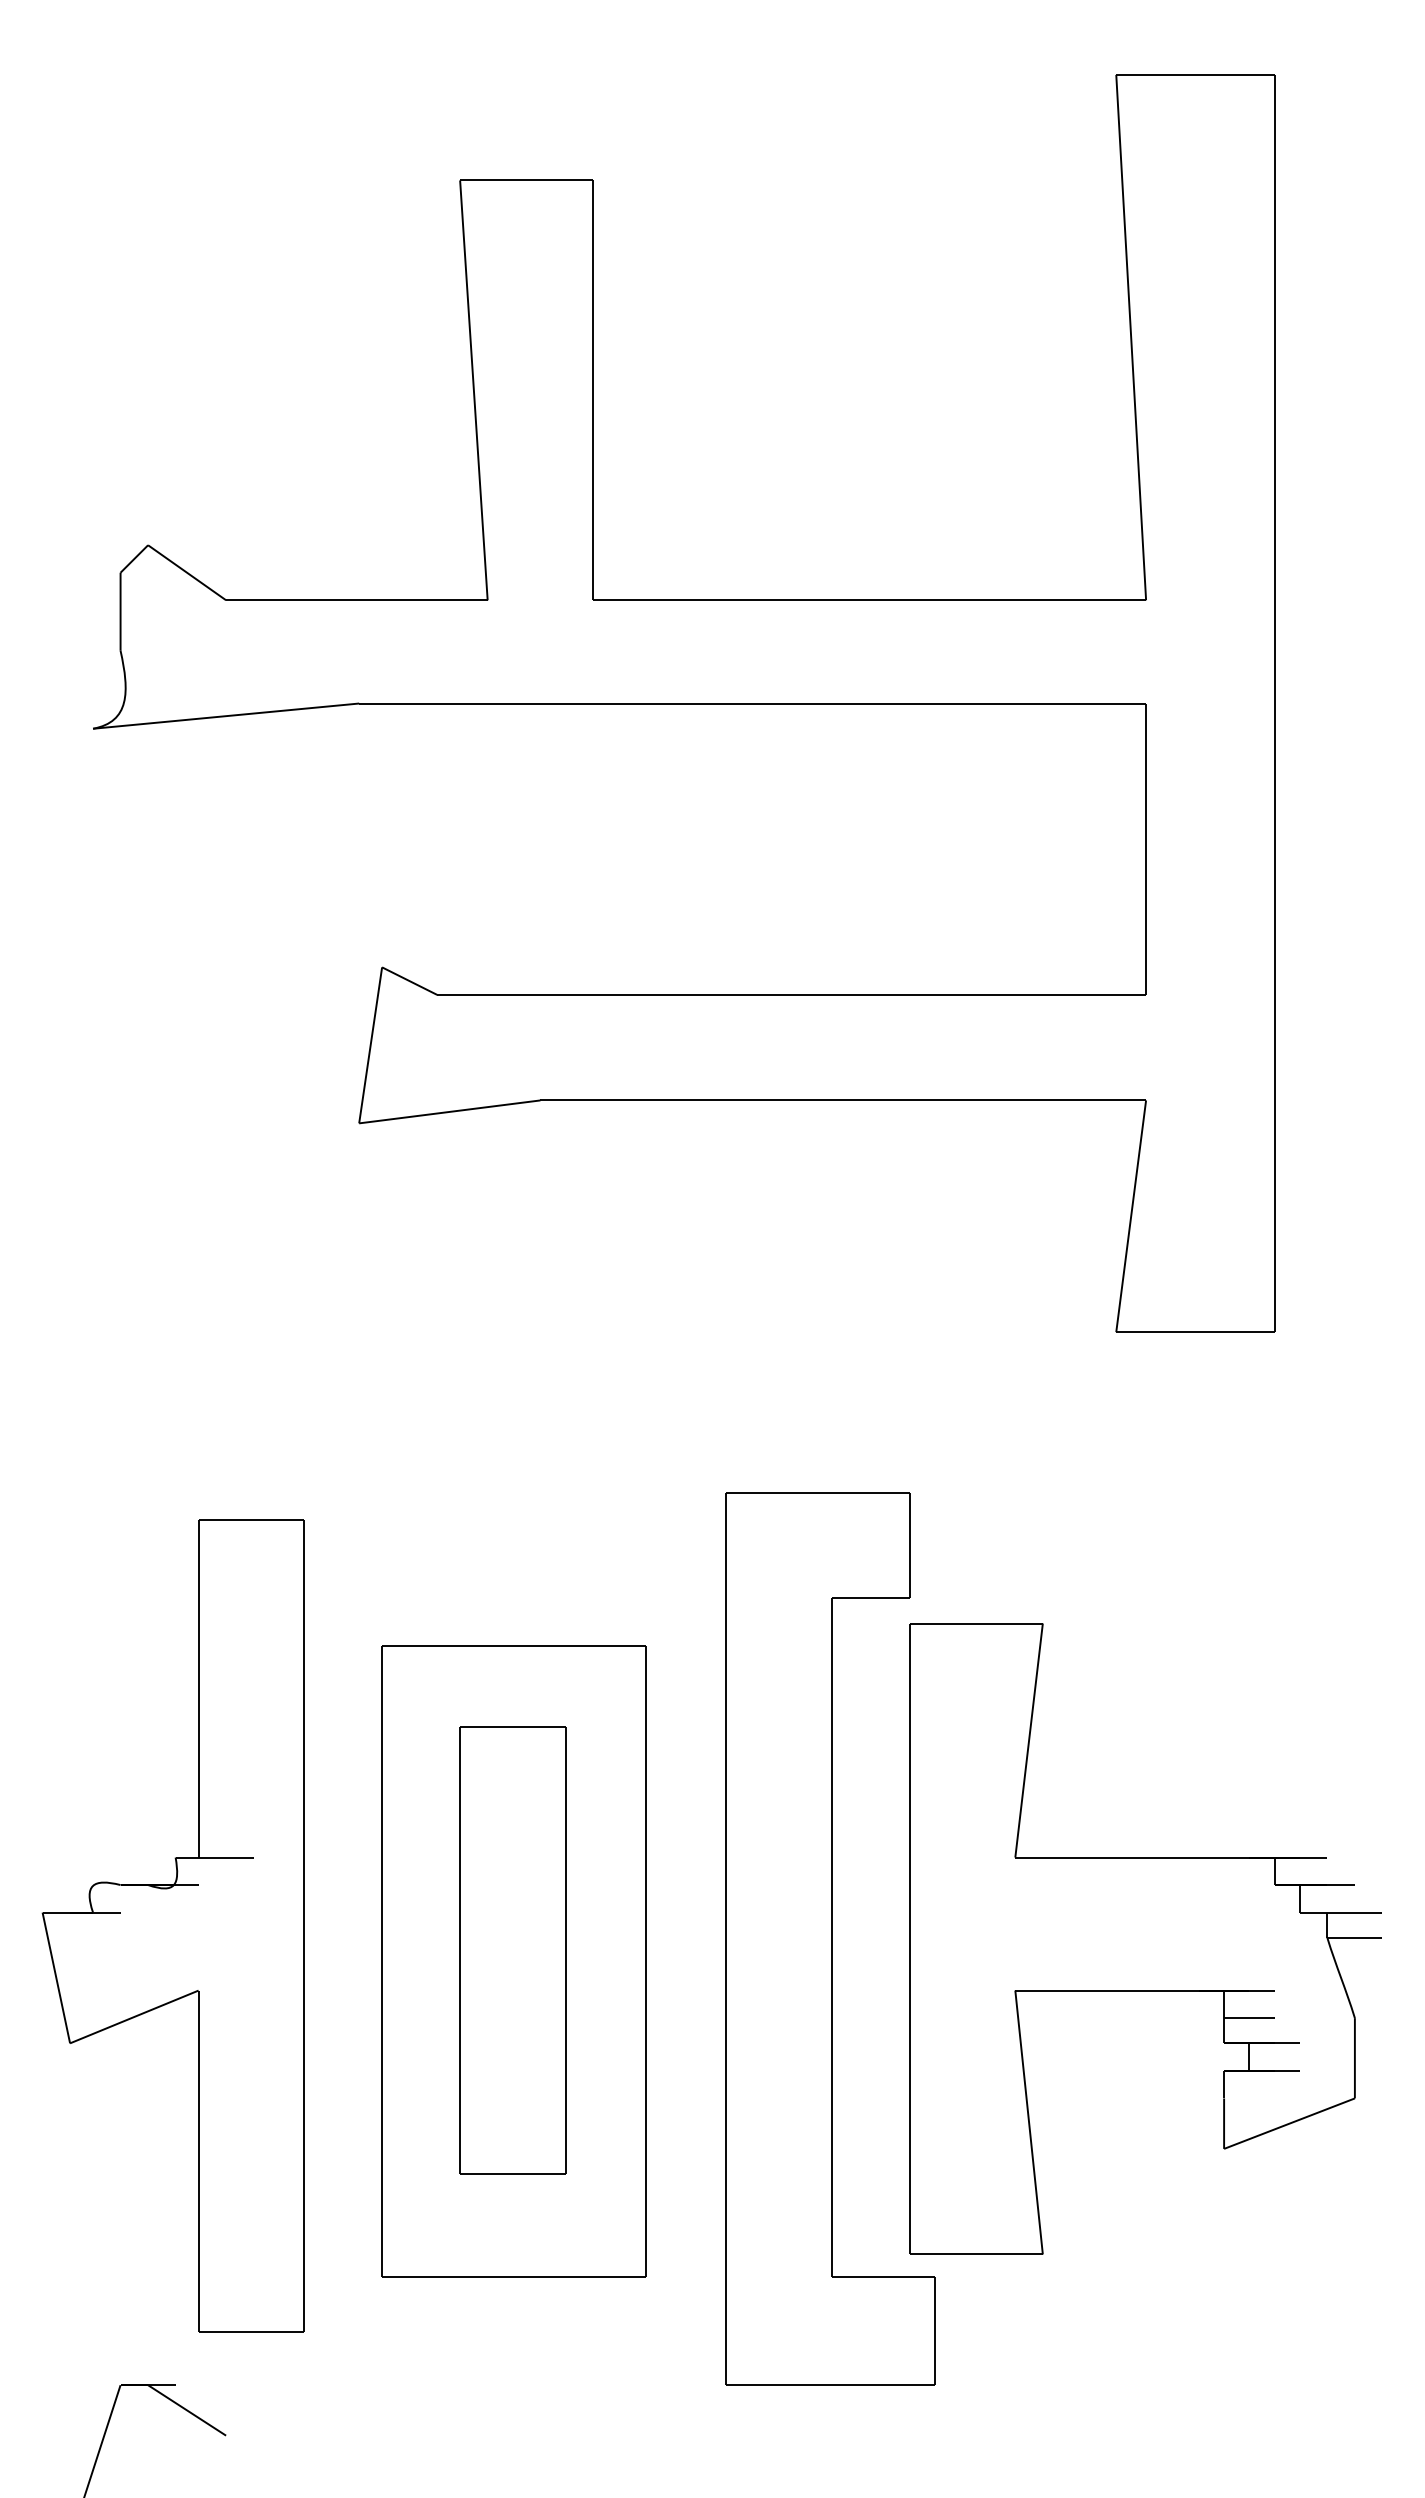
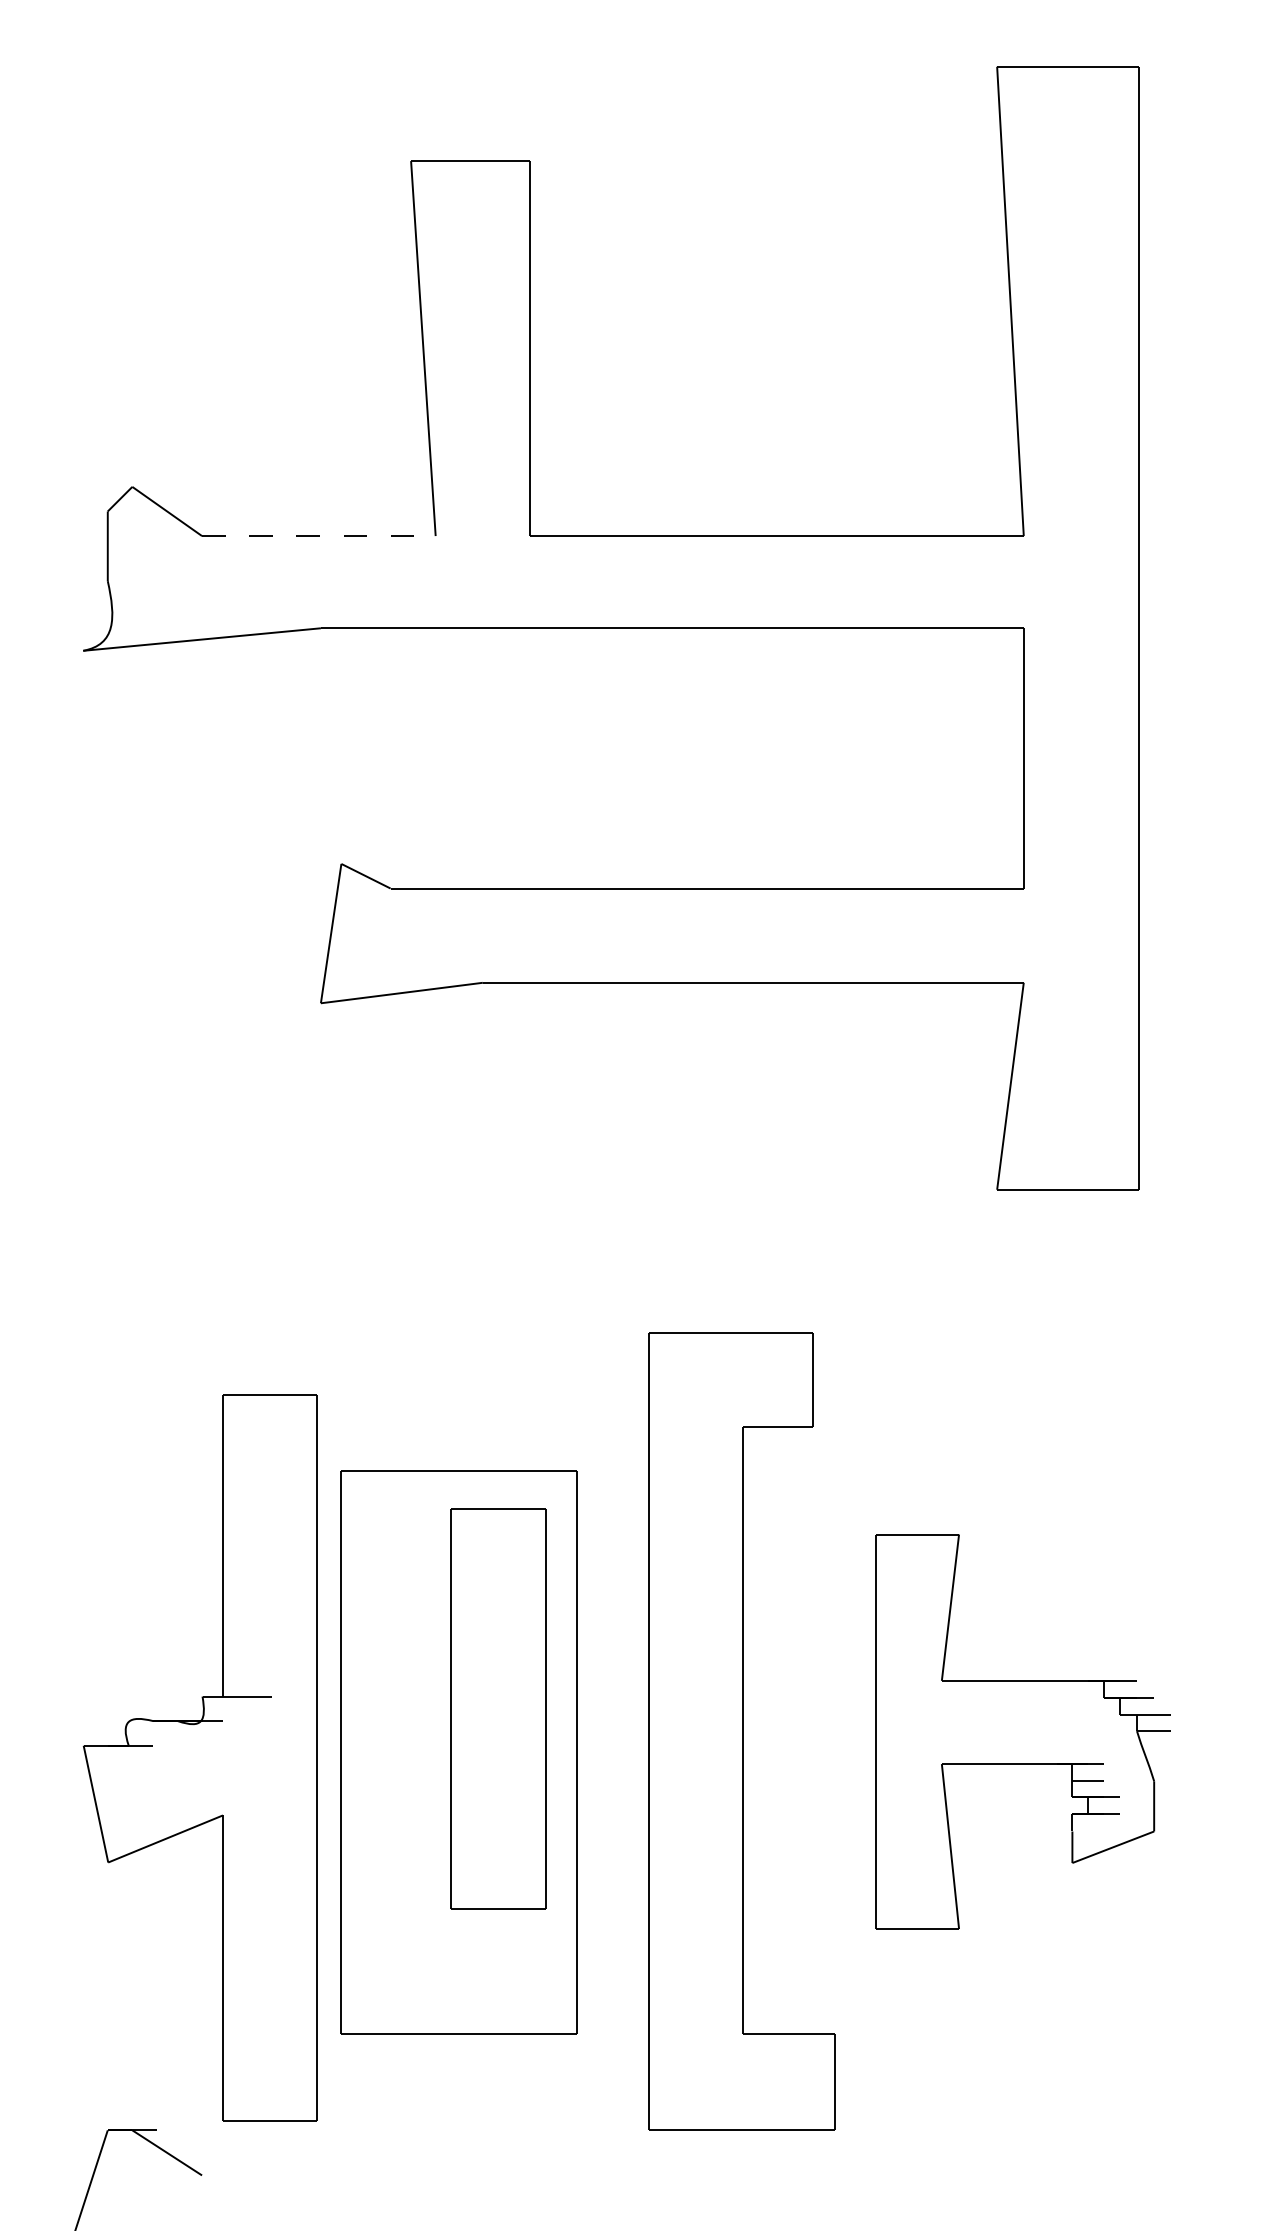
line: (356, 600) -> (318, 536), solid -> dashed
part: (172, 1925) -> (199, 1757), moved
part: (1145, 1938) -> (1023, 1731), size x0.7
part: (512, 1950) -> (498, 1709), moved

